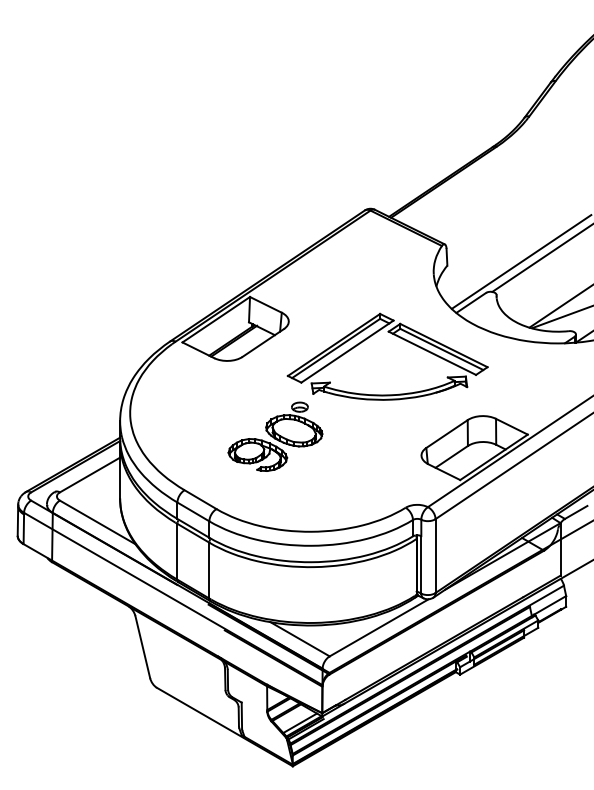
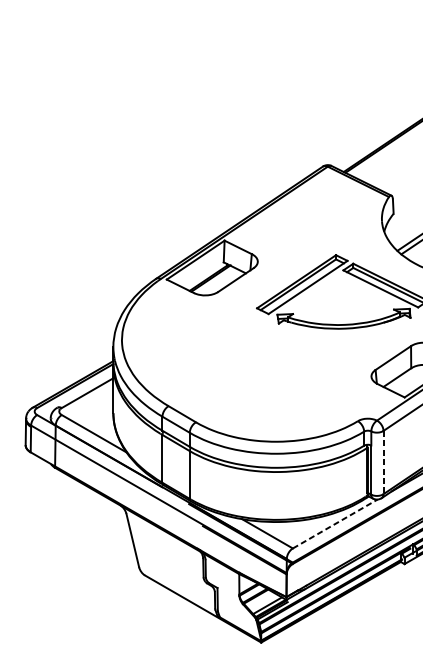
part: (275, 436) -> (246, 360), removed
line: (435, 556) -> (383, 462), solid -> dashed
line: (379, 627) -> (335, 523), solid -> dashed

